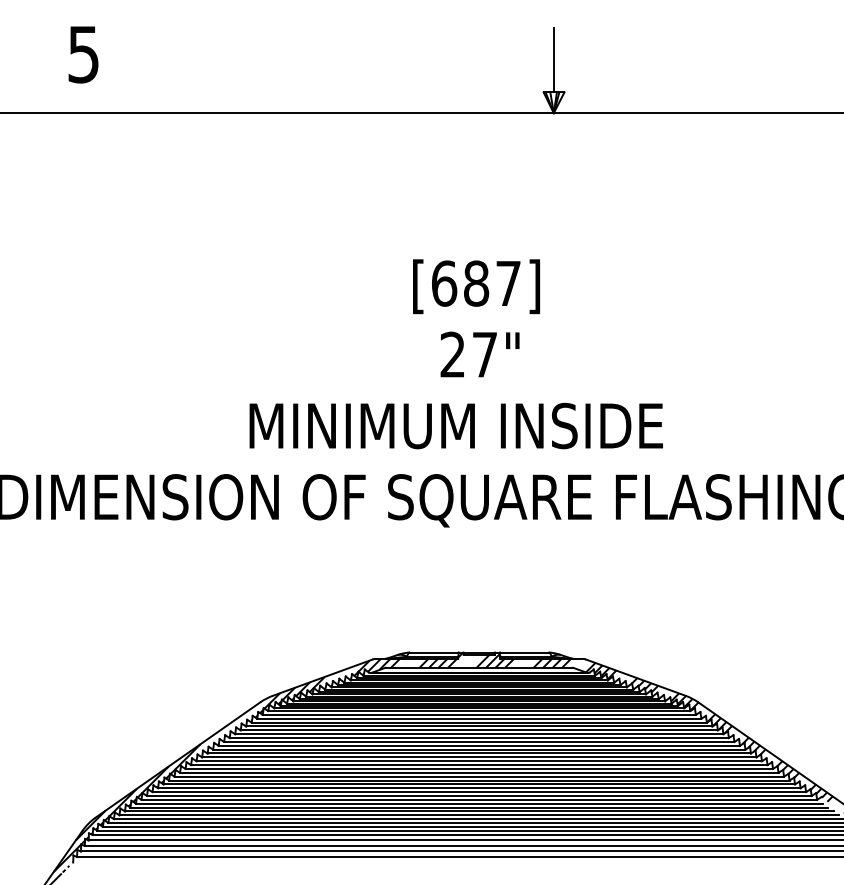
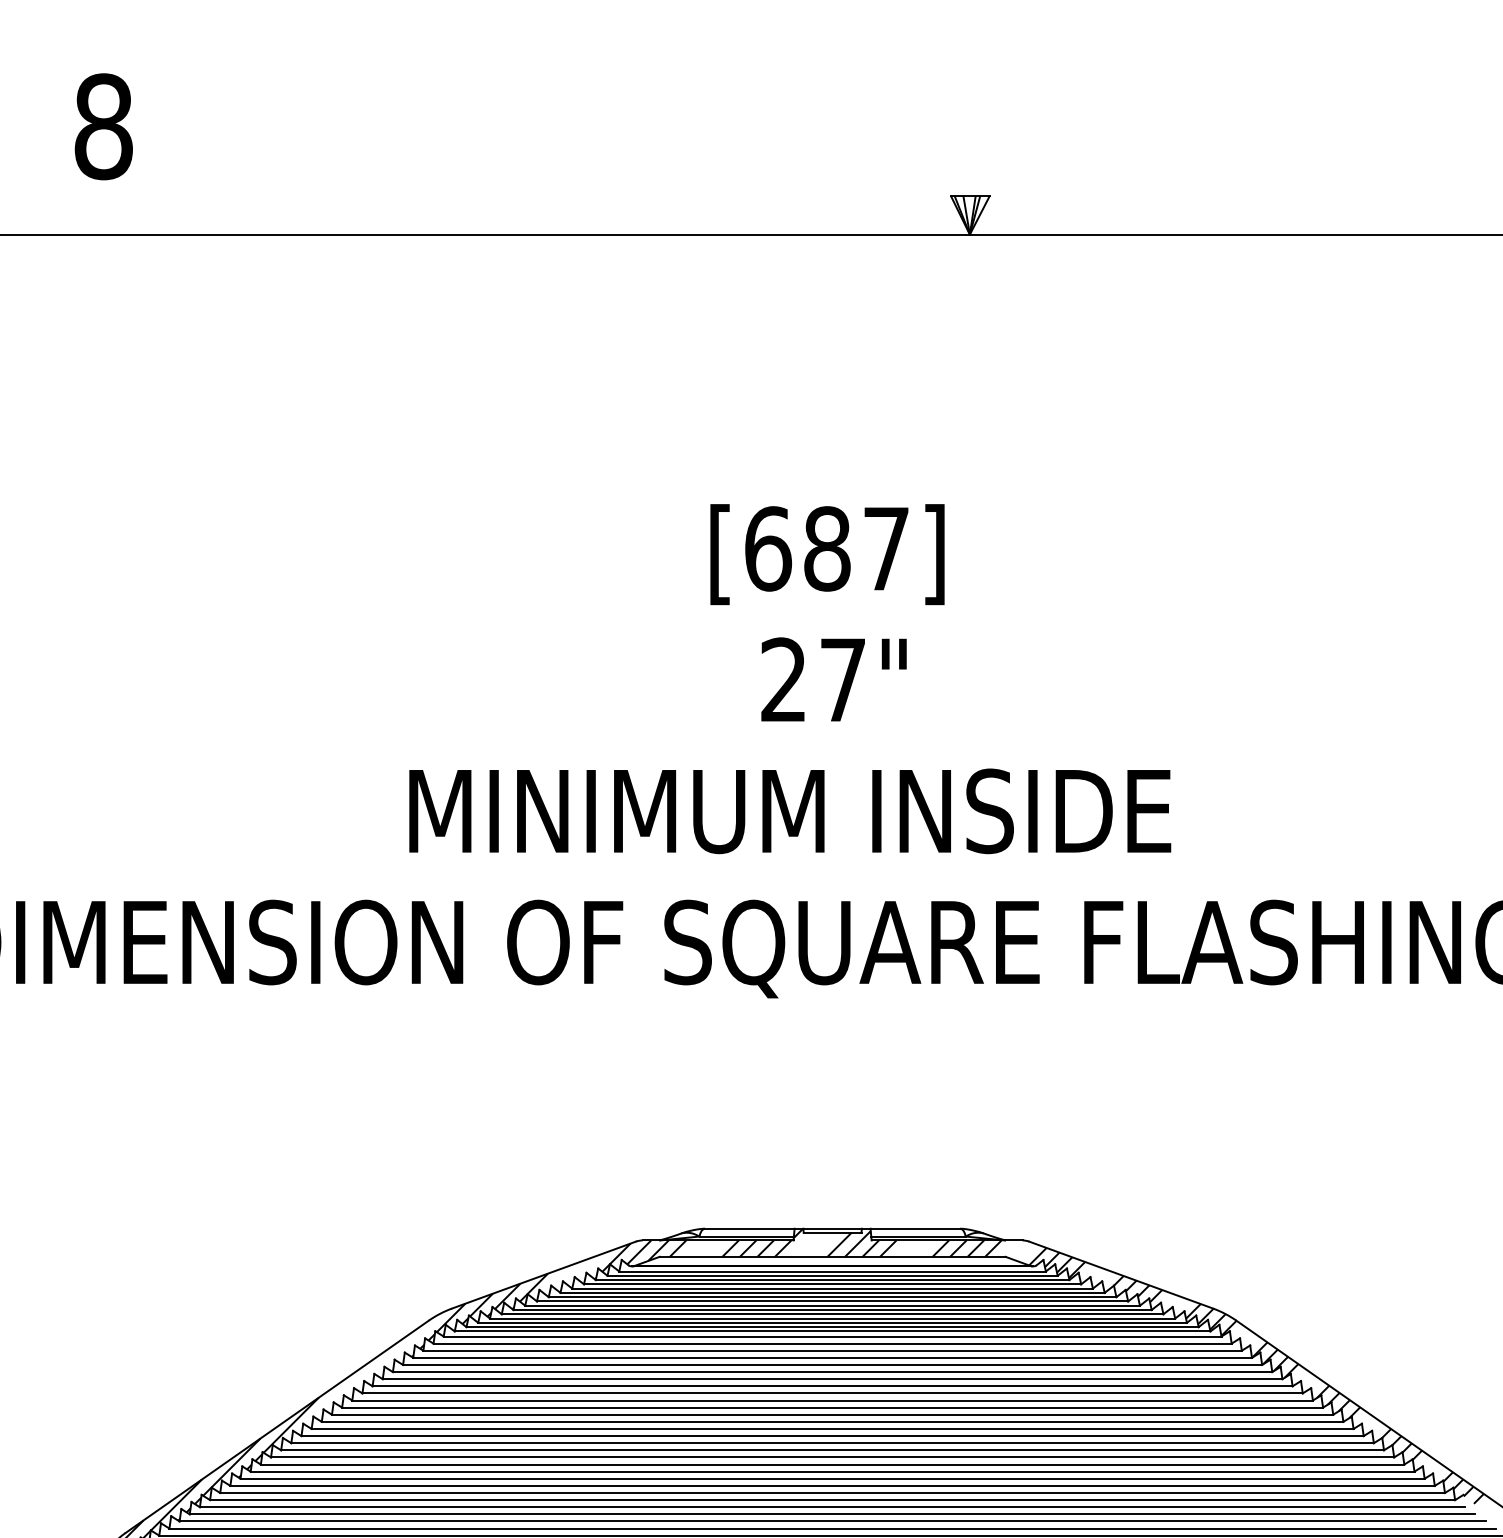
text: (83, 54) -> (103, 126), 5 -> 8
line: (554, 60) -> (971, 137), removed

